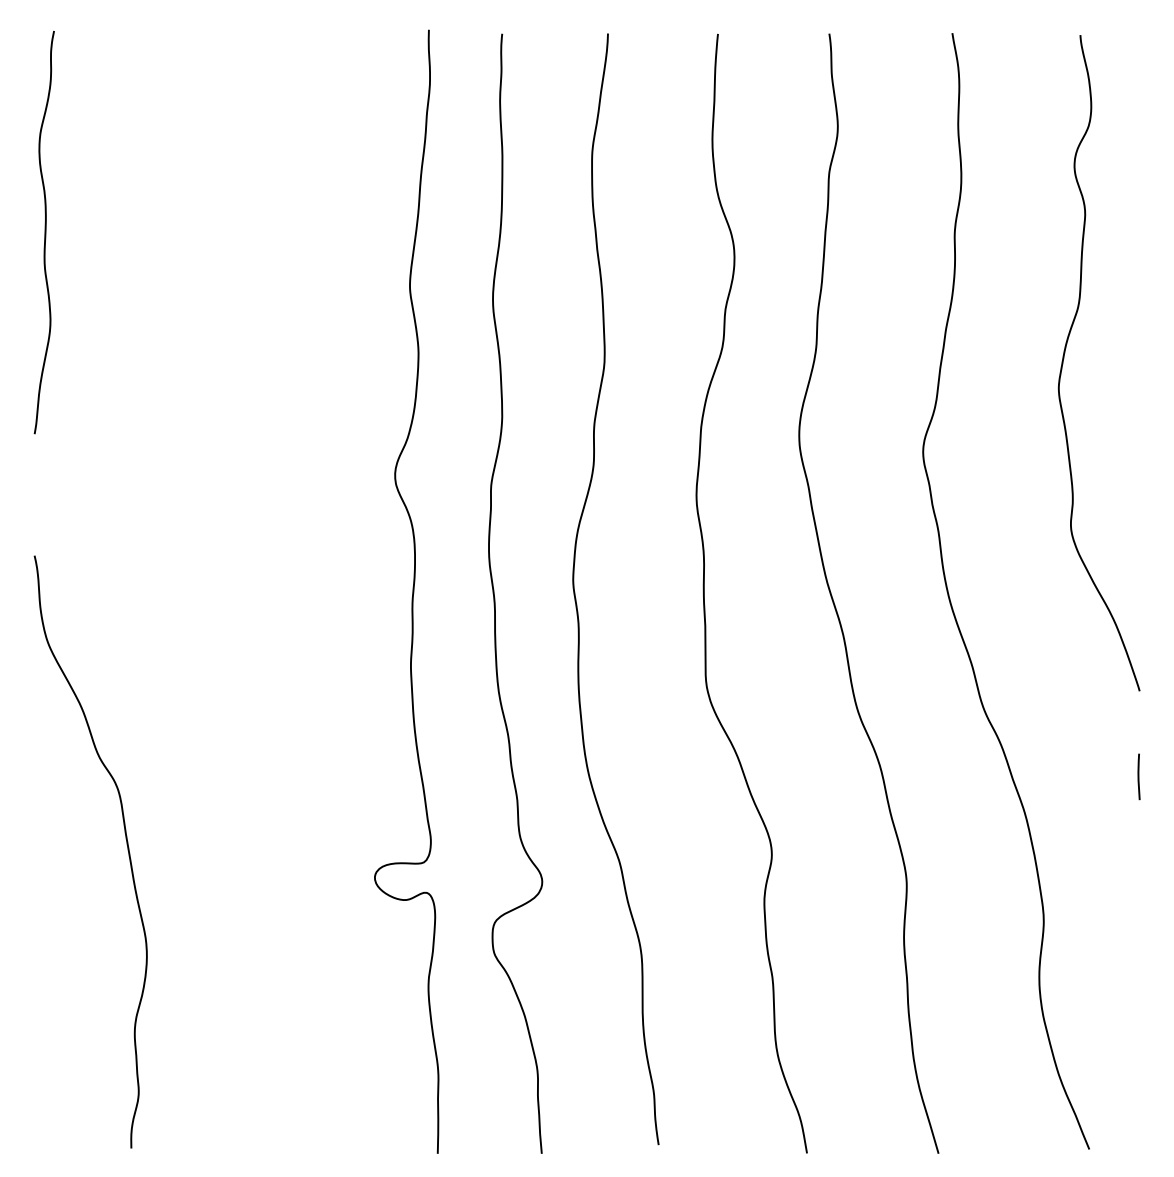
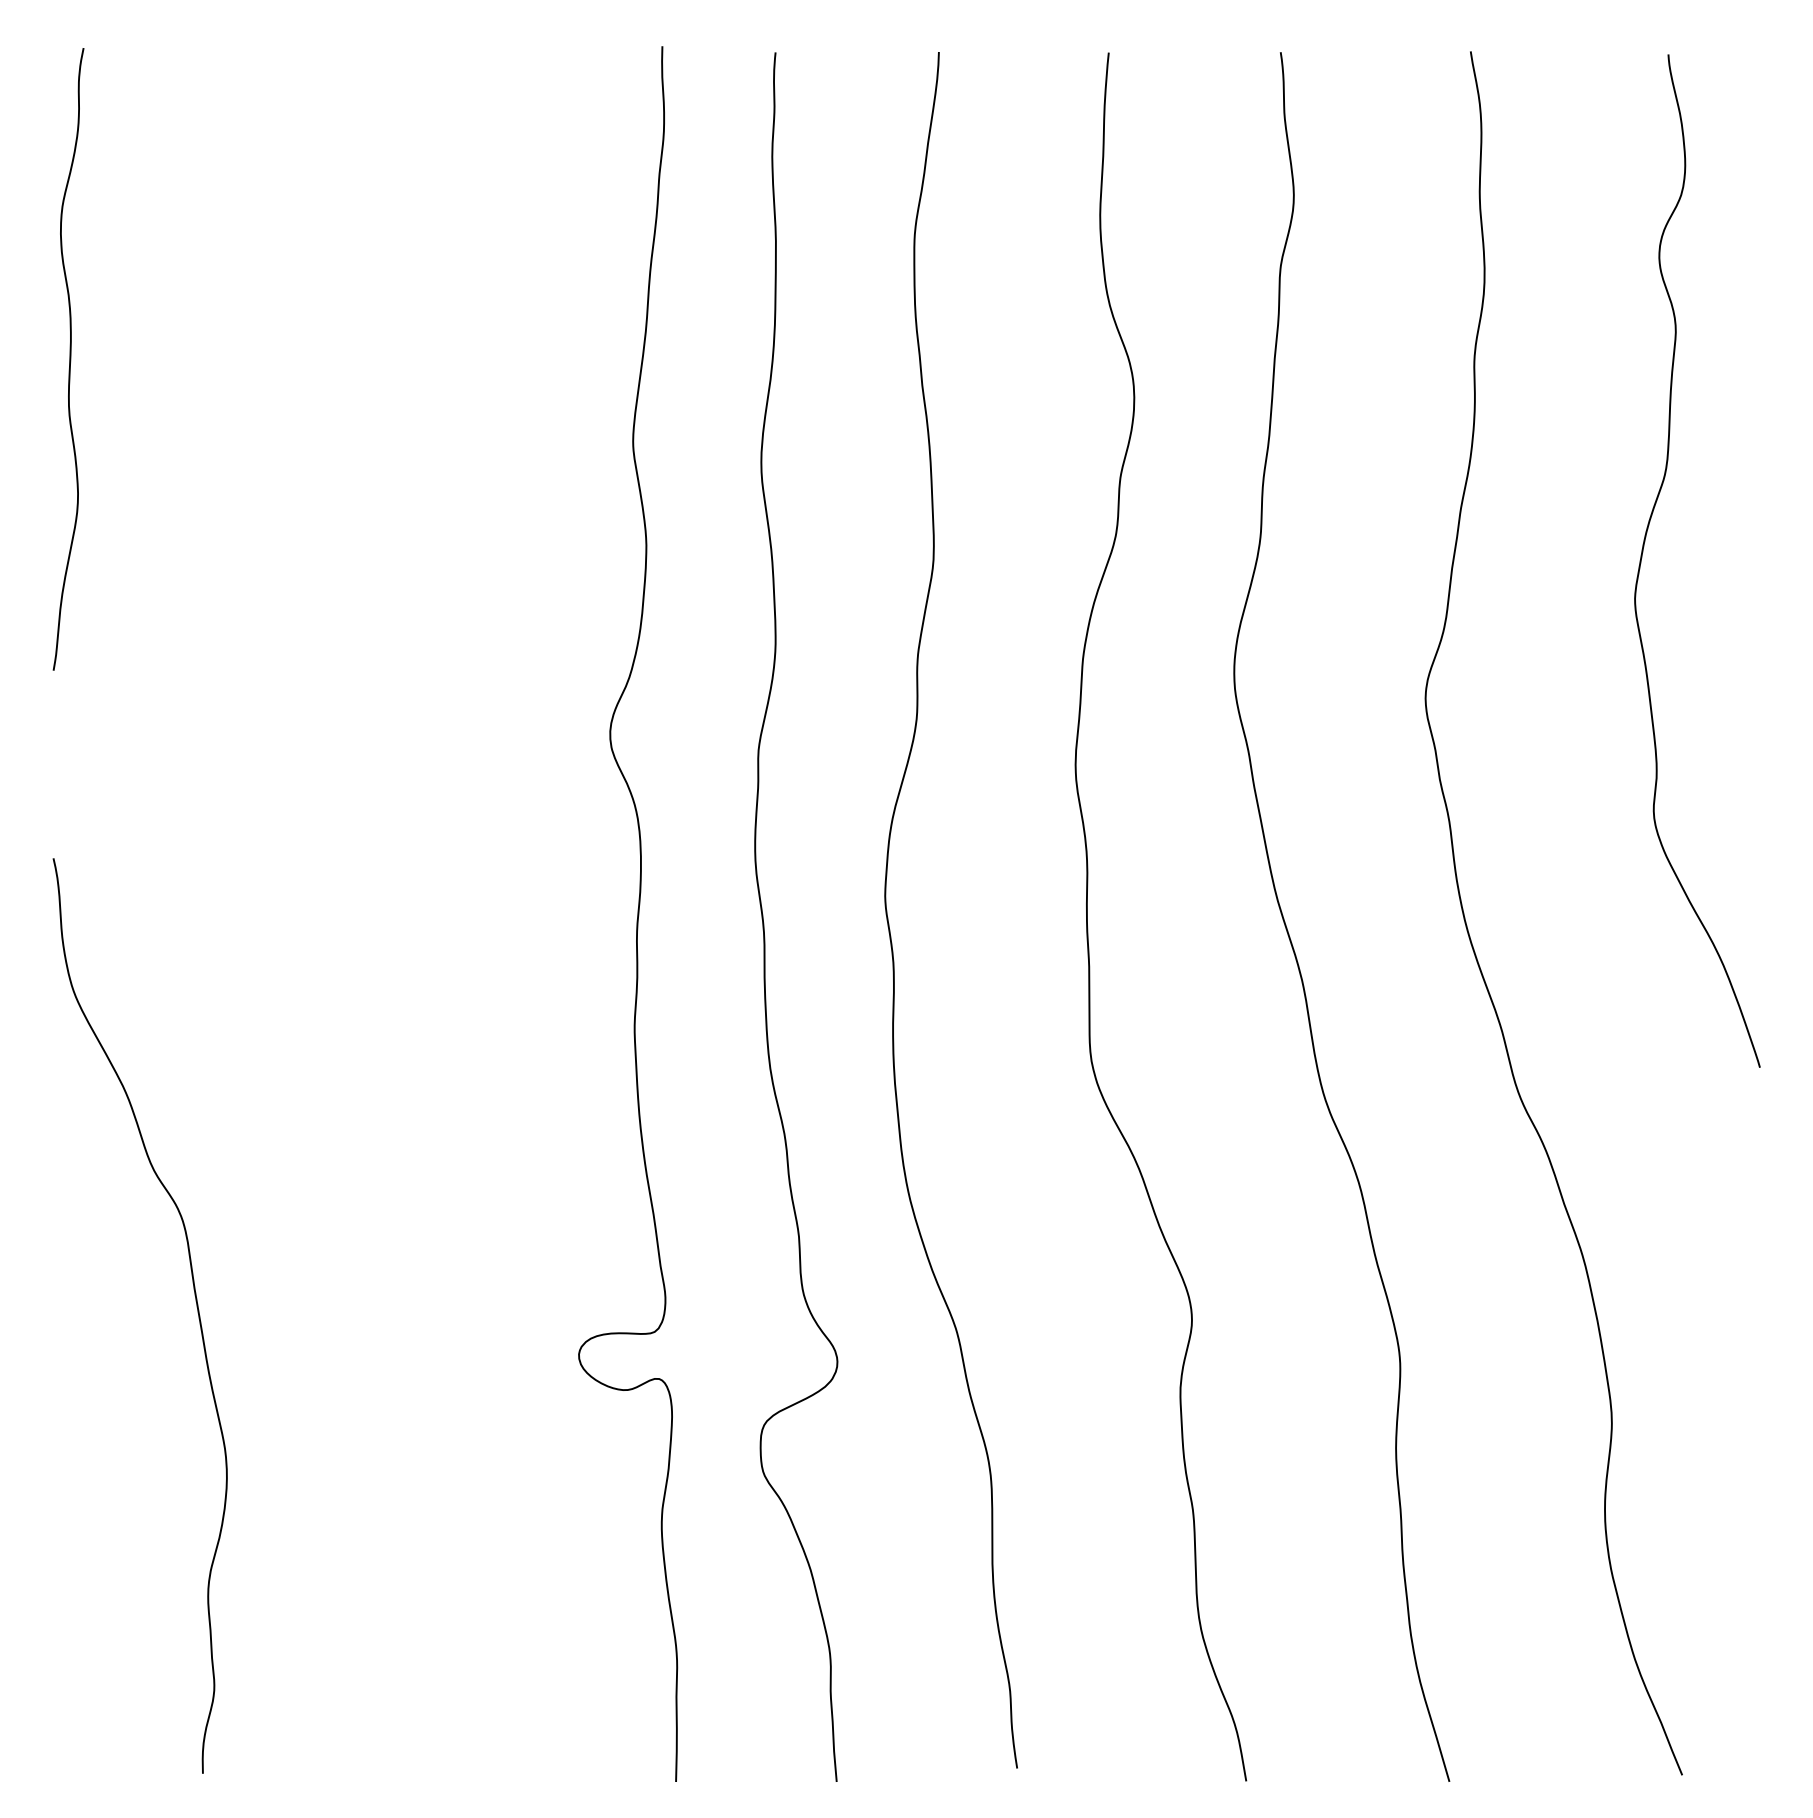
line: (1138, 776) -> (1758, 1199), removed

